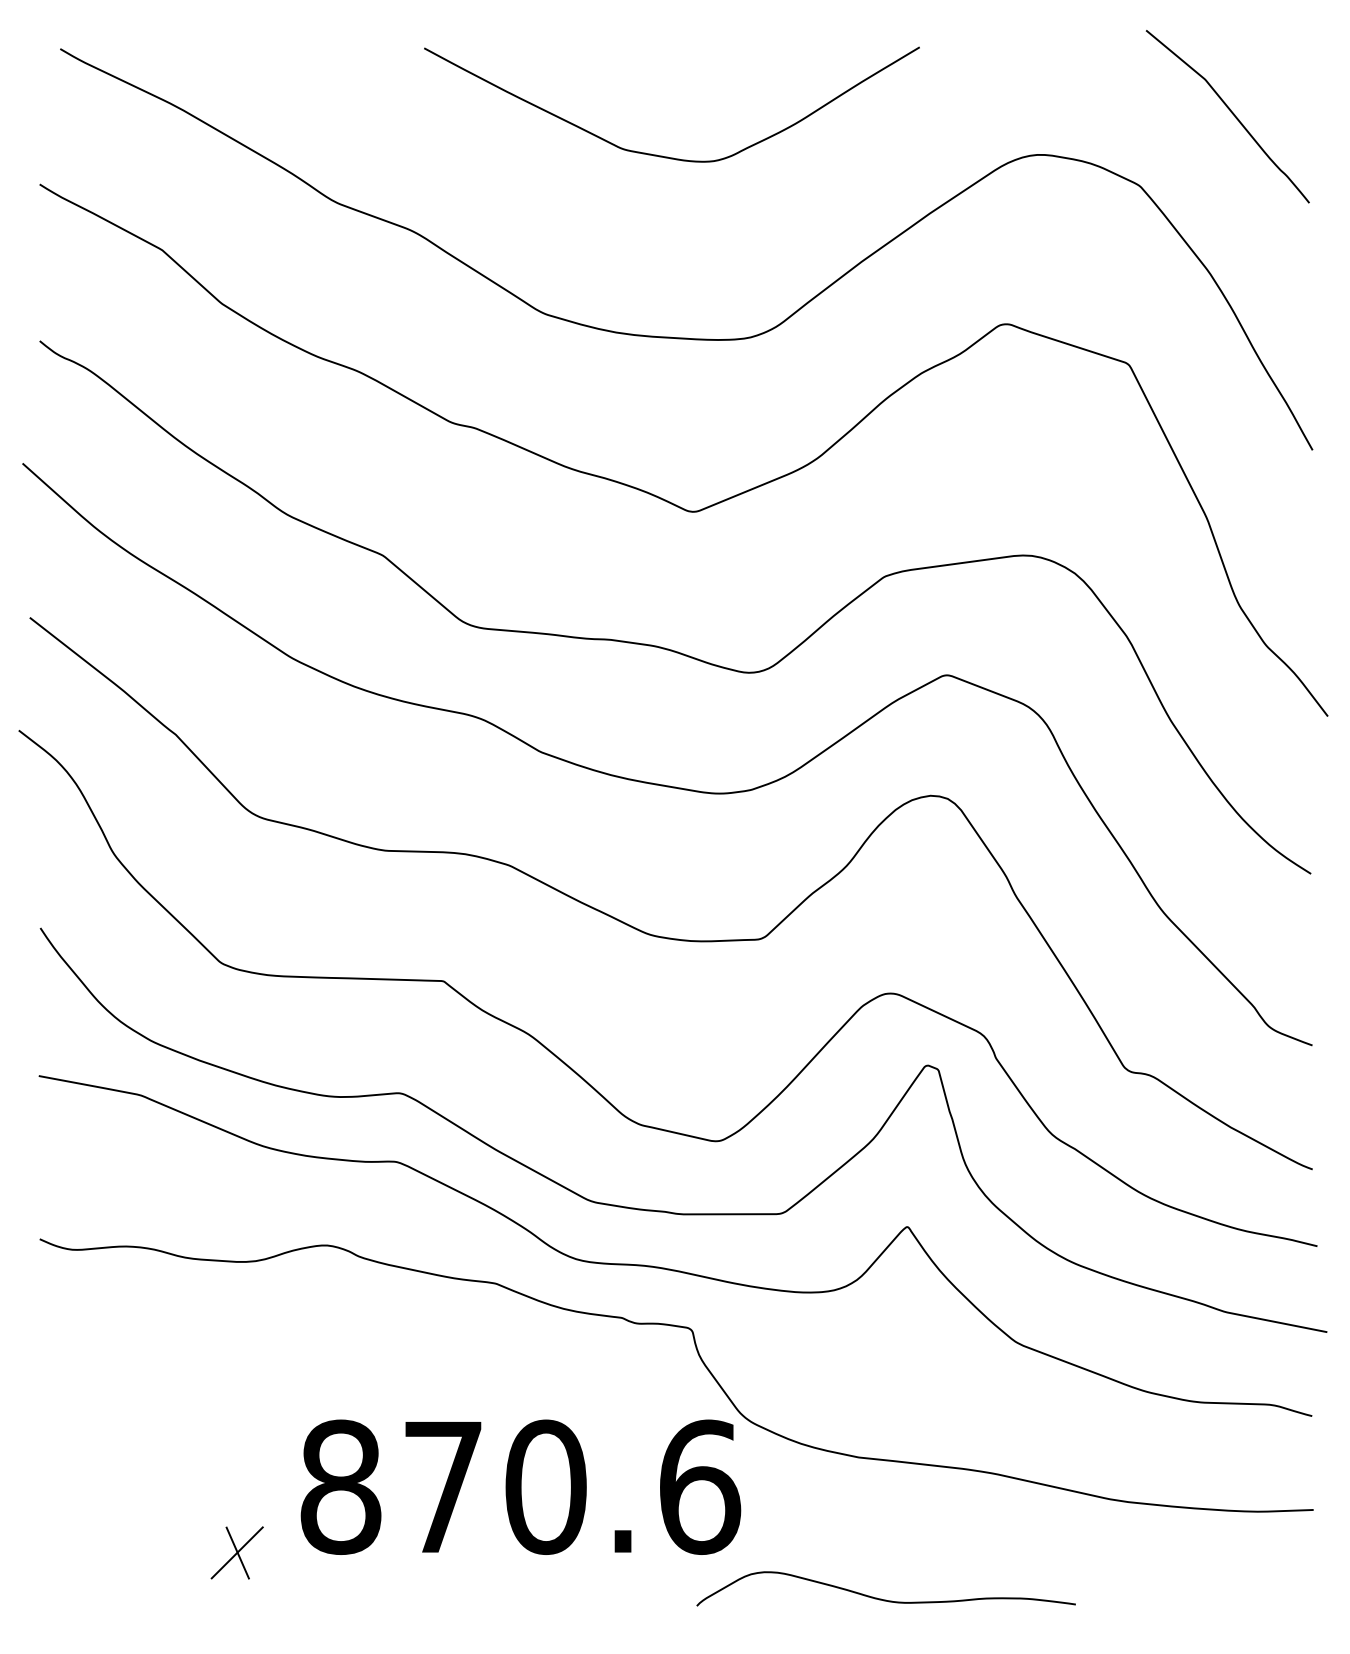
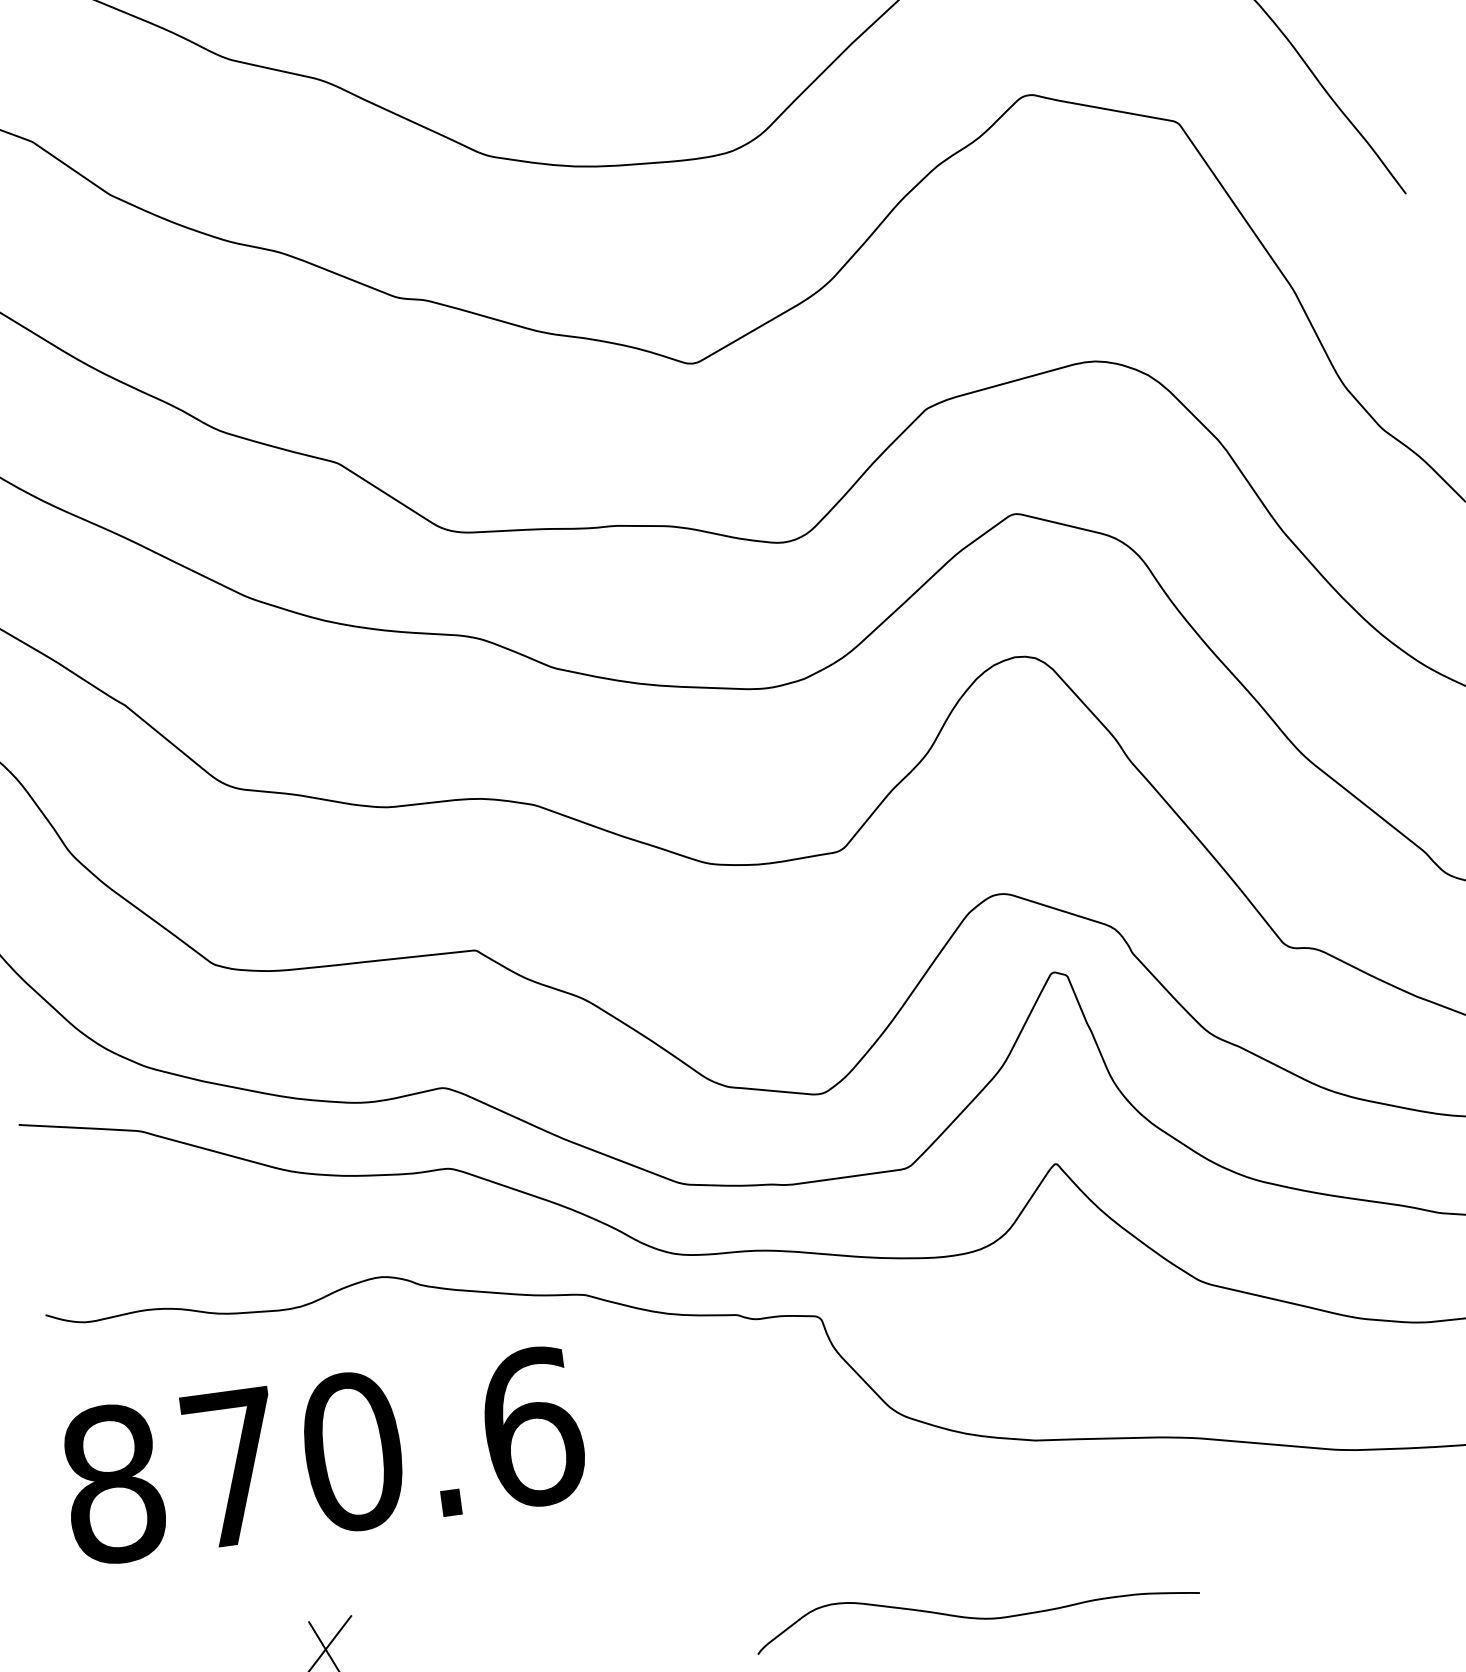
text: (520, 1486) -> (323, 1454), moved
curve: (881, 1598) -> (972, 1616), moved

